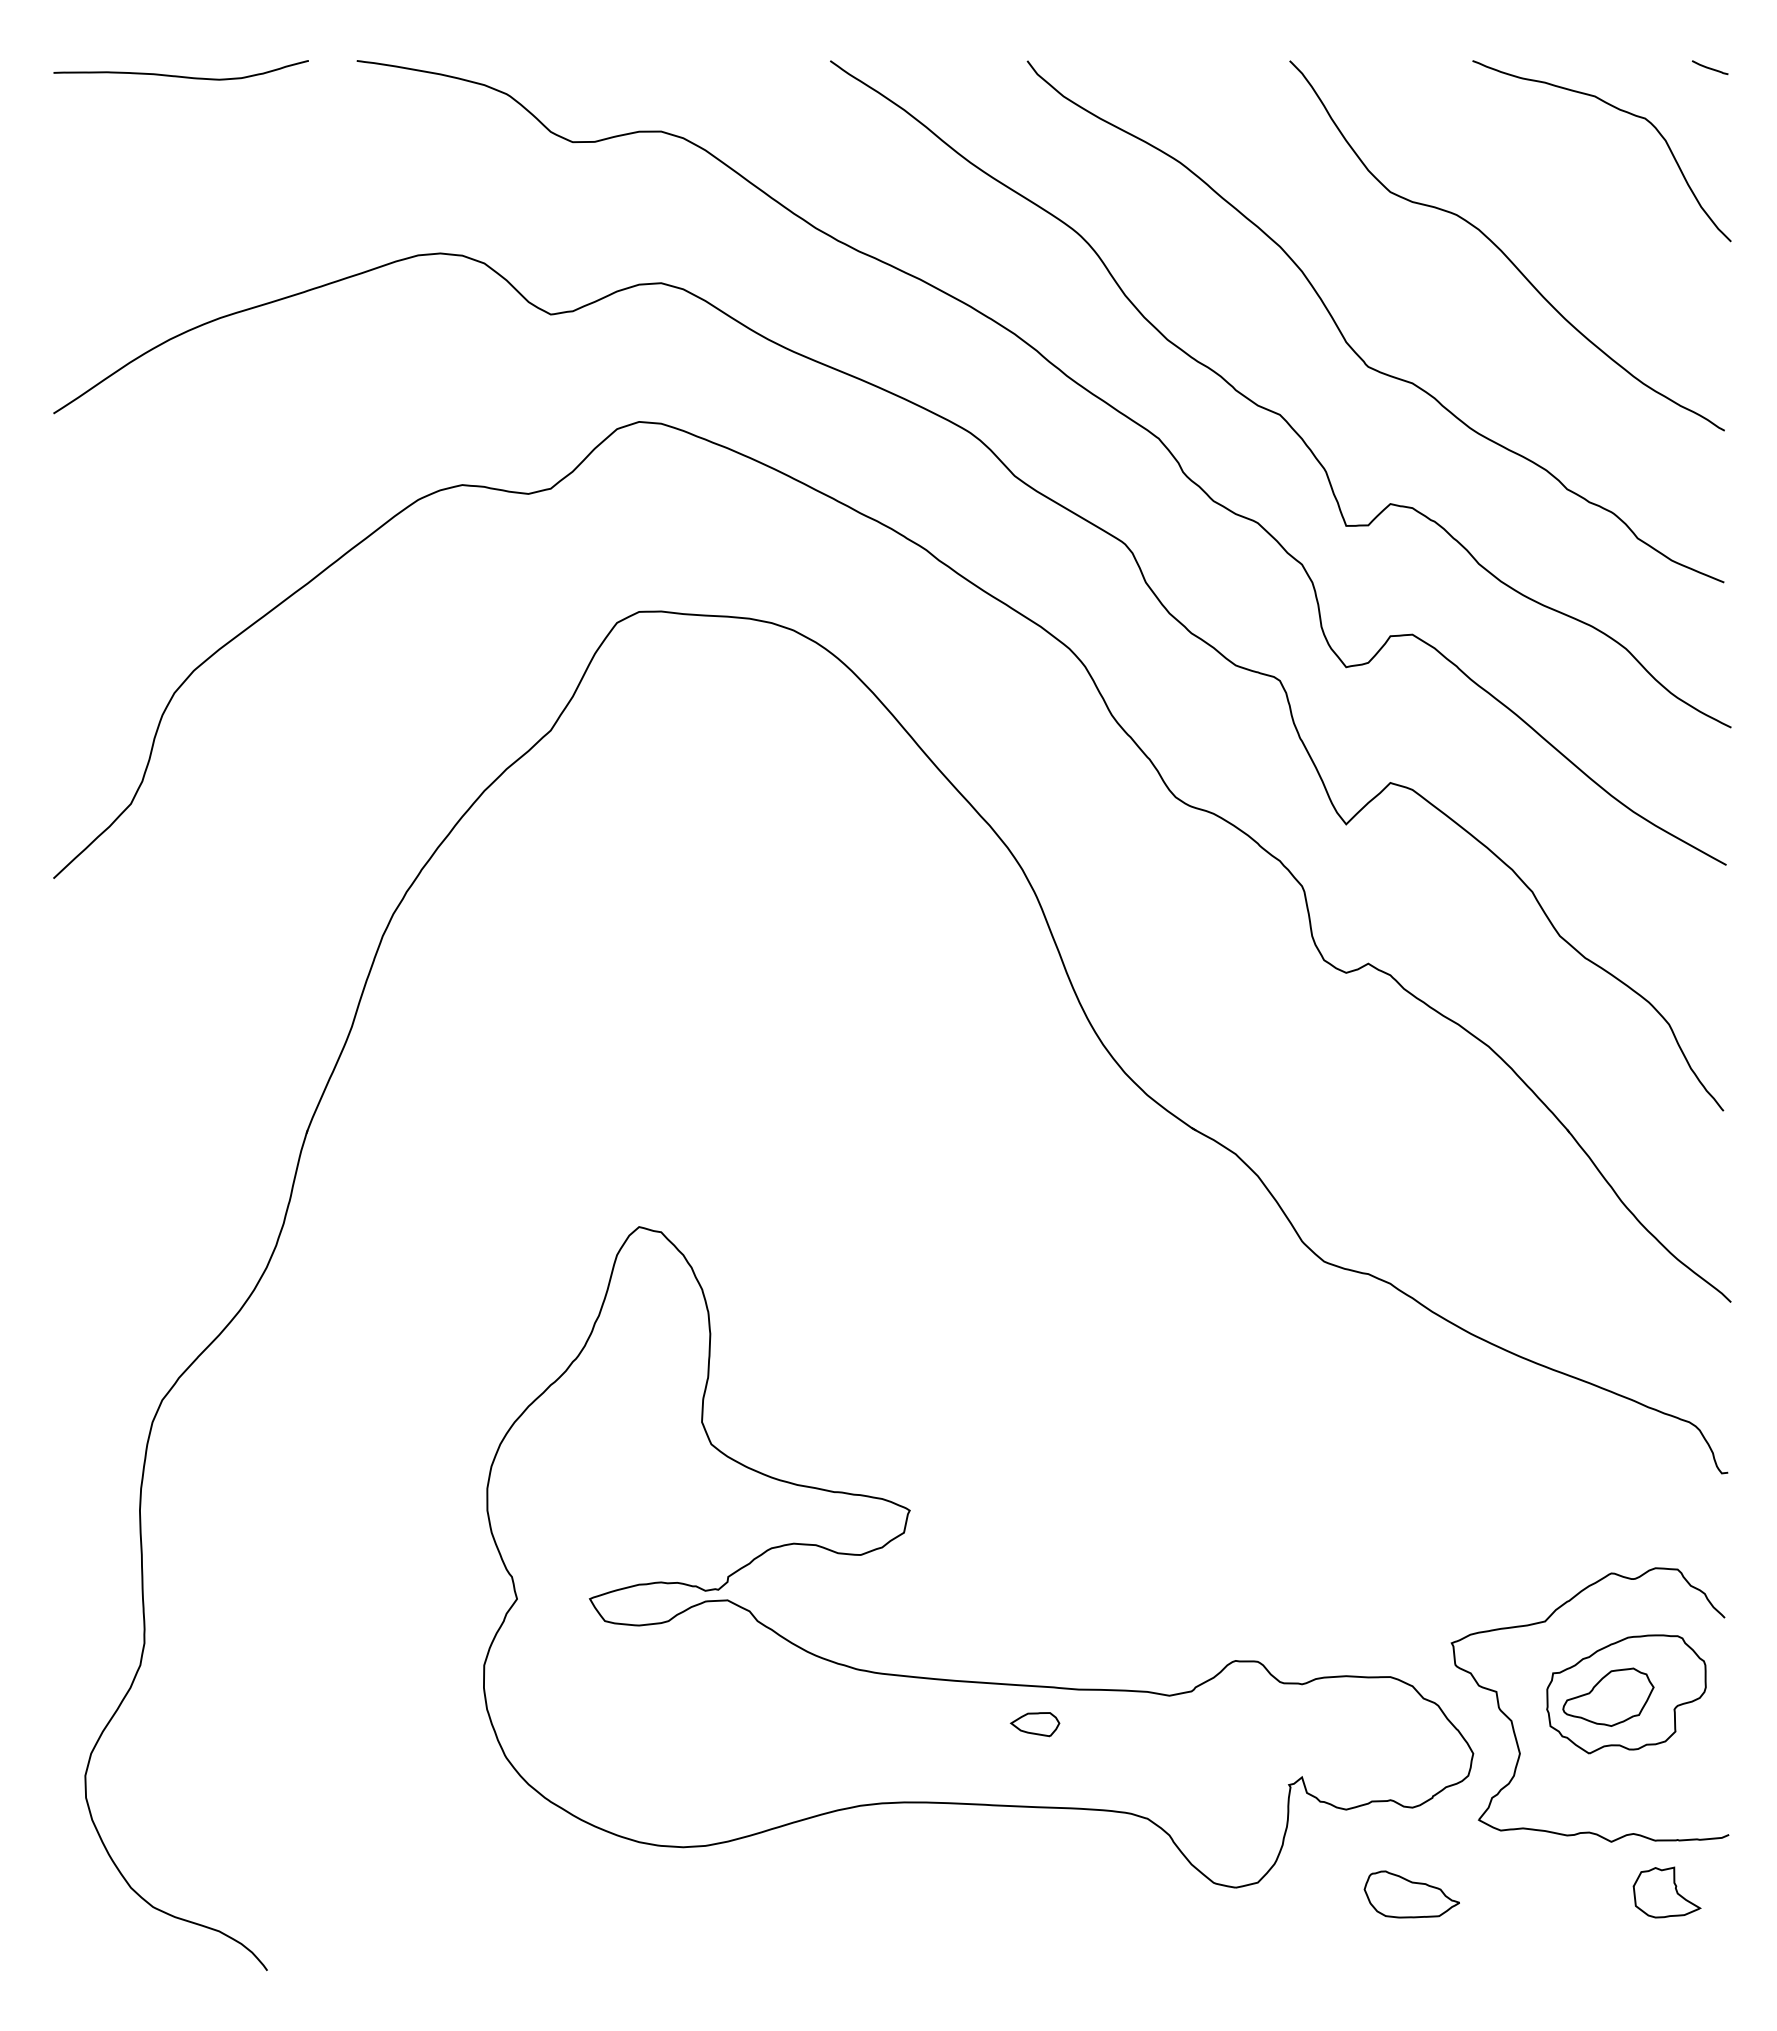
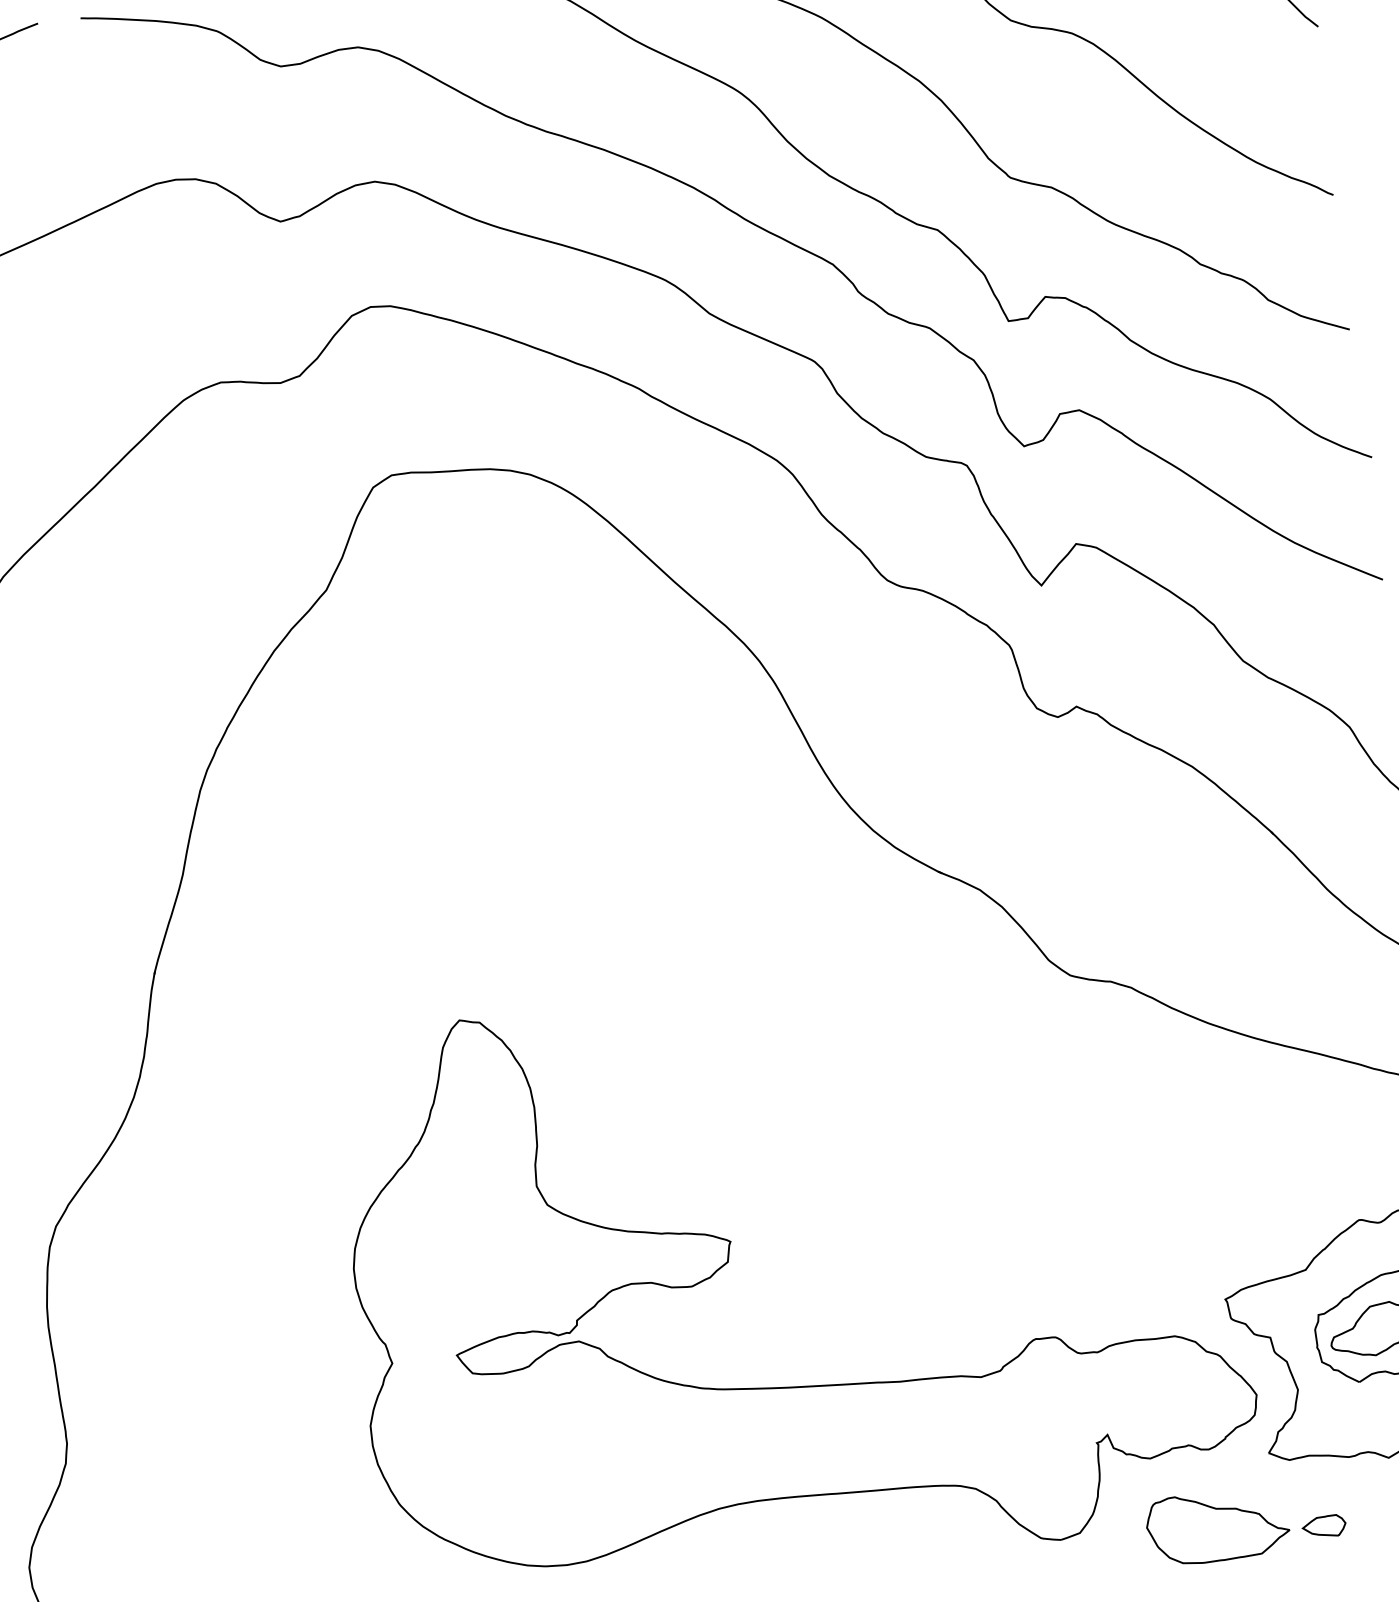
part: (1035, 1724) -> (1324, 1526), moved
part: (1411, 1894) -> (1217, 1526), size x1.67

